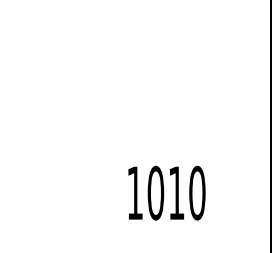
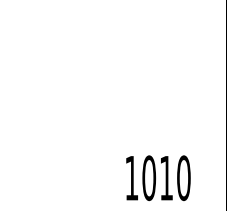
text: (167, 192) -> (158, 177), moved

